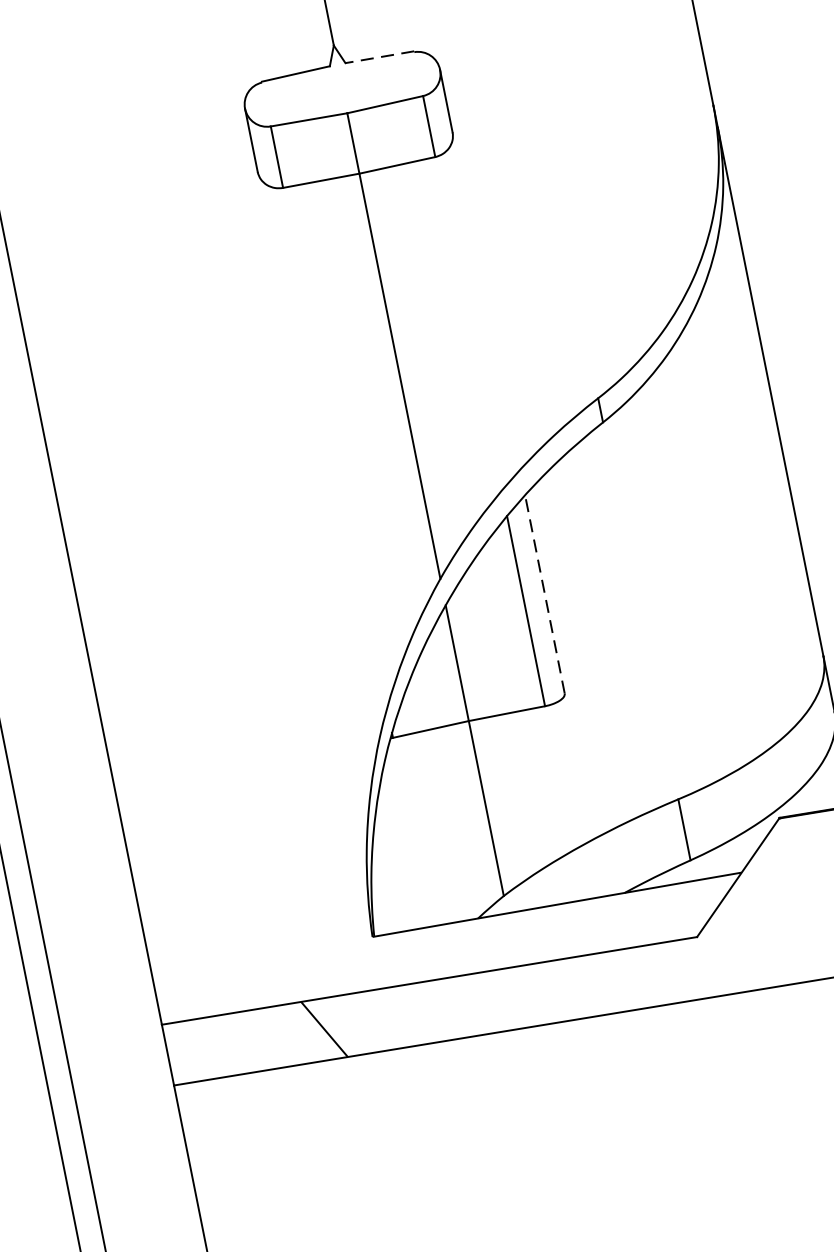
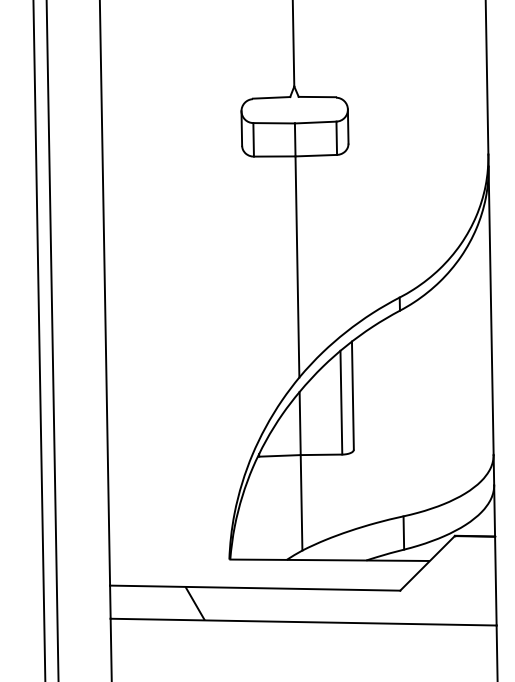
line: (380, 57) -> (317, 97), dashed -> solid
line: (544, 594) -> (352, 395), dashed -> solid

